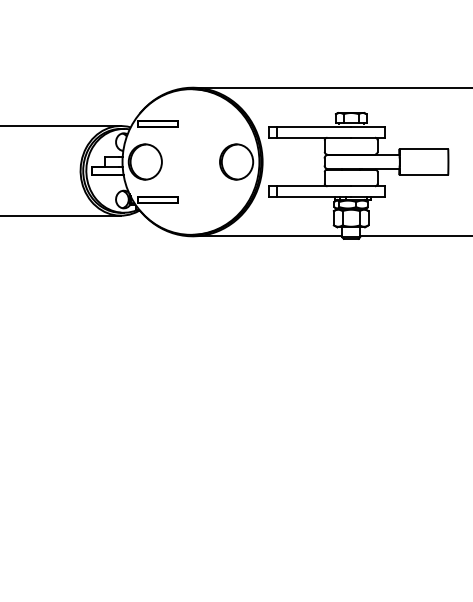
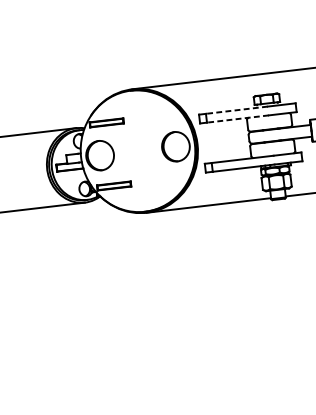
line: (313, 127) -> (236, 110), solid -> dashed
line: (313, 137) -> (237, 118), solid -> dashed

